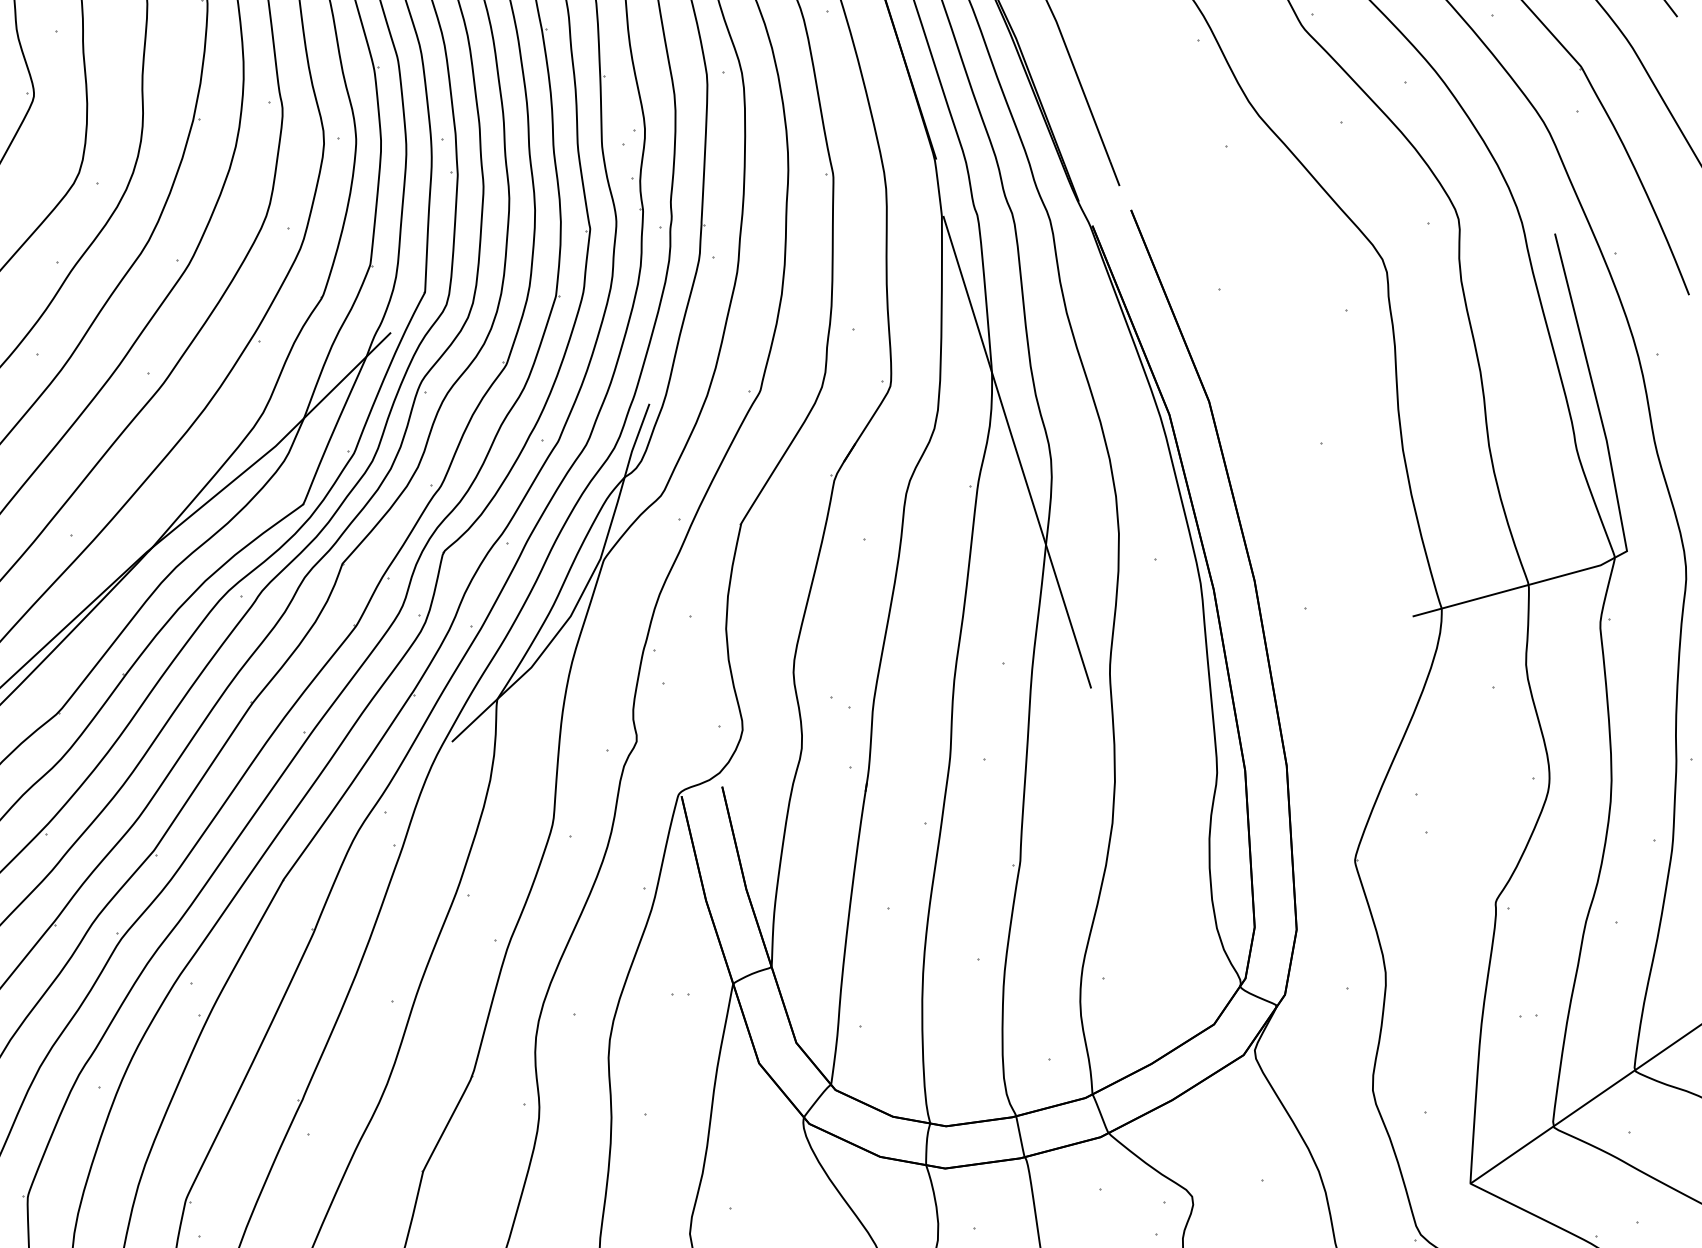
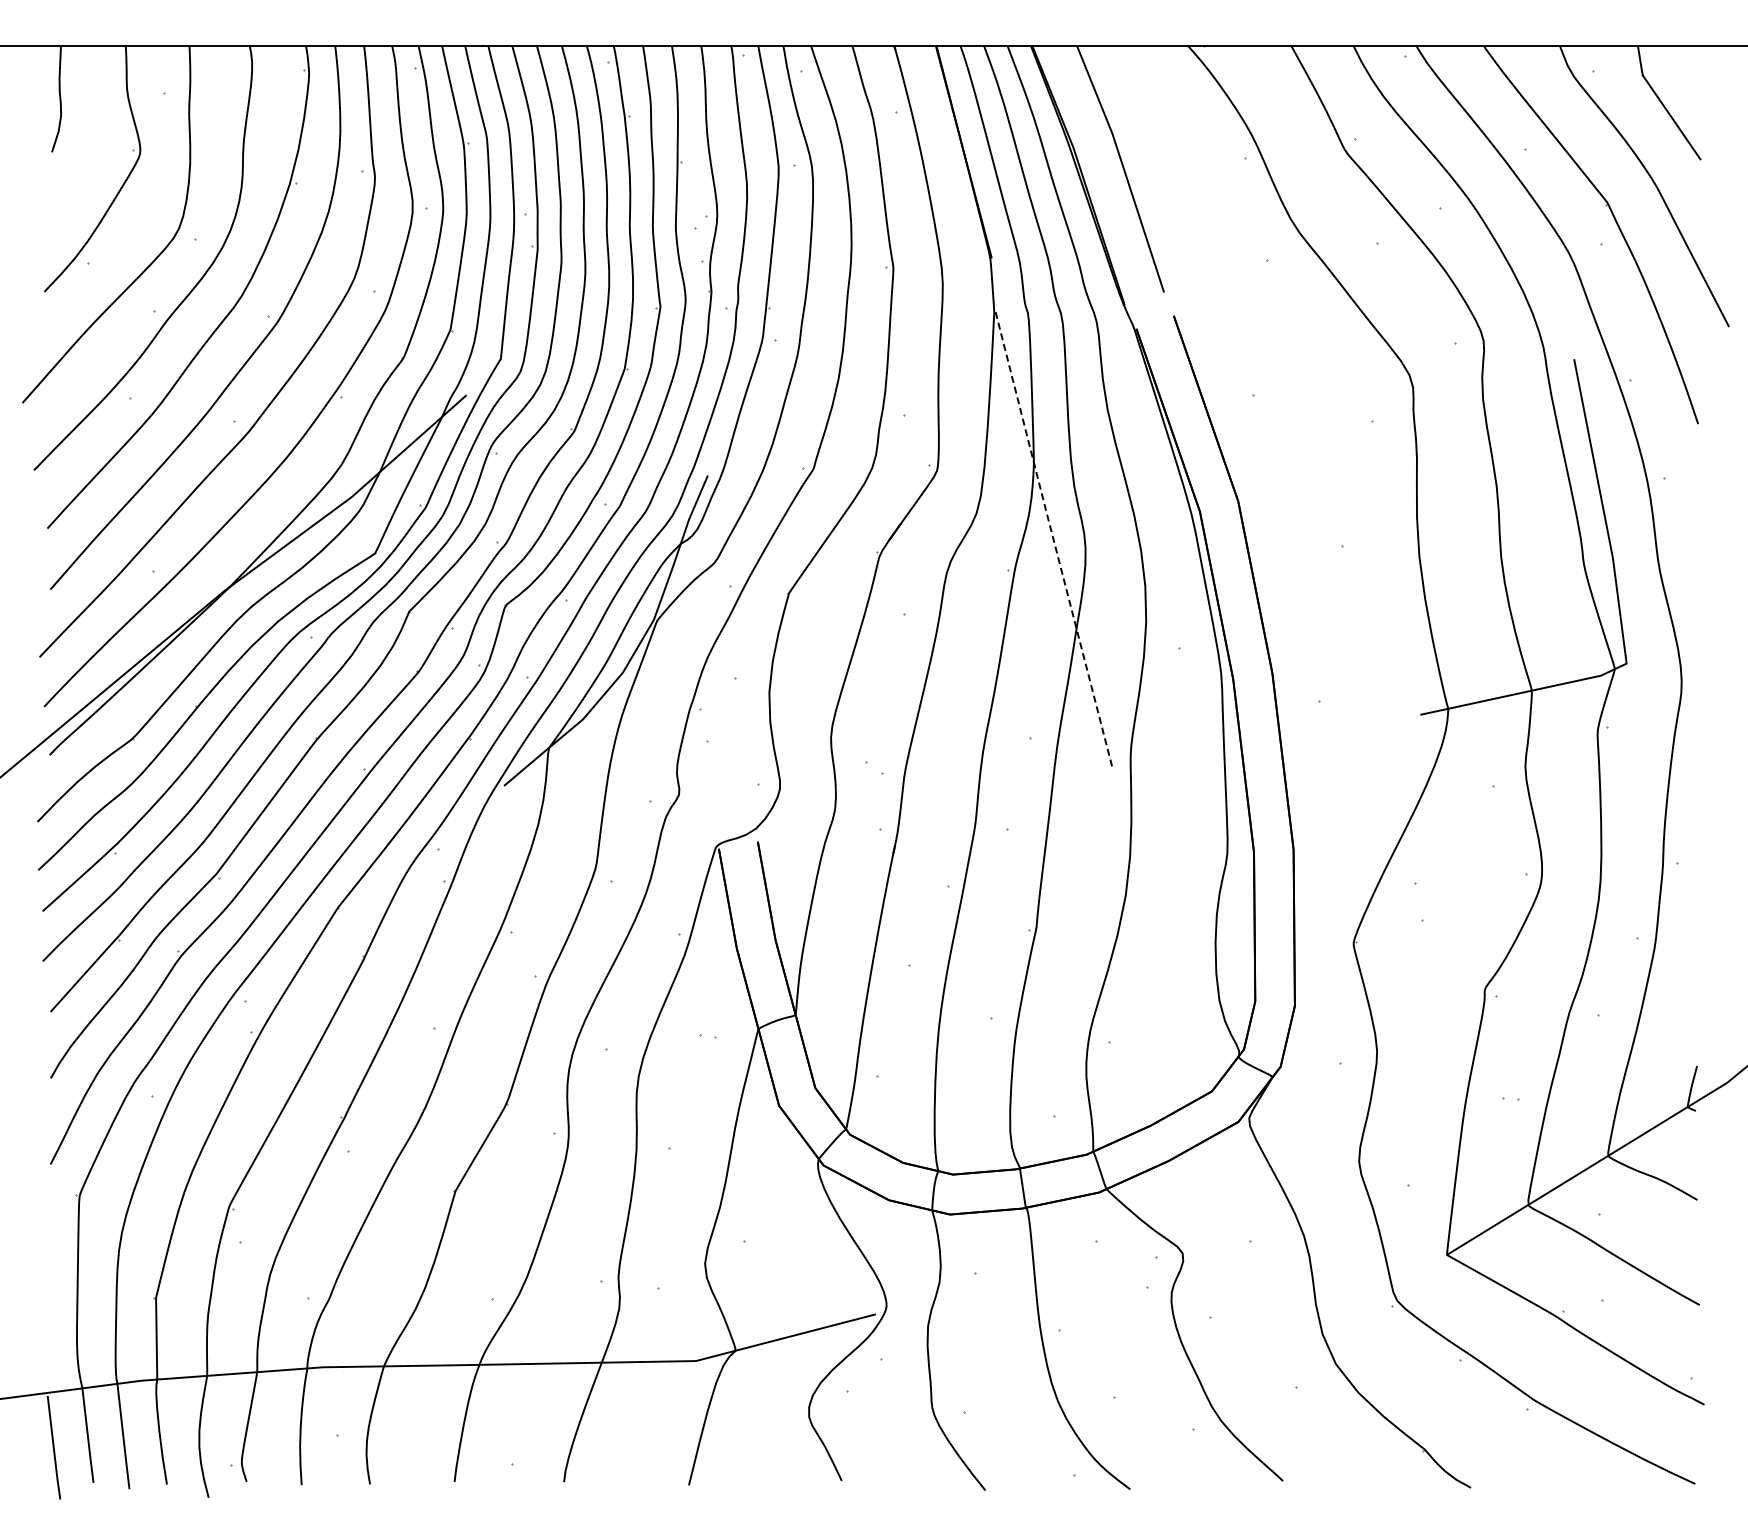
line: (1016, 452) -> (1053, 539), solid -> dashed

